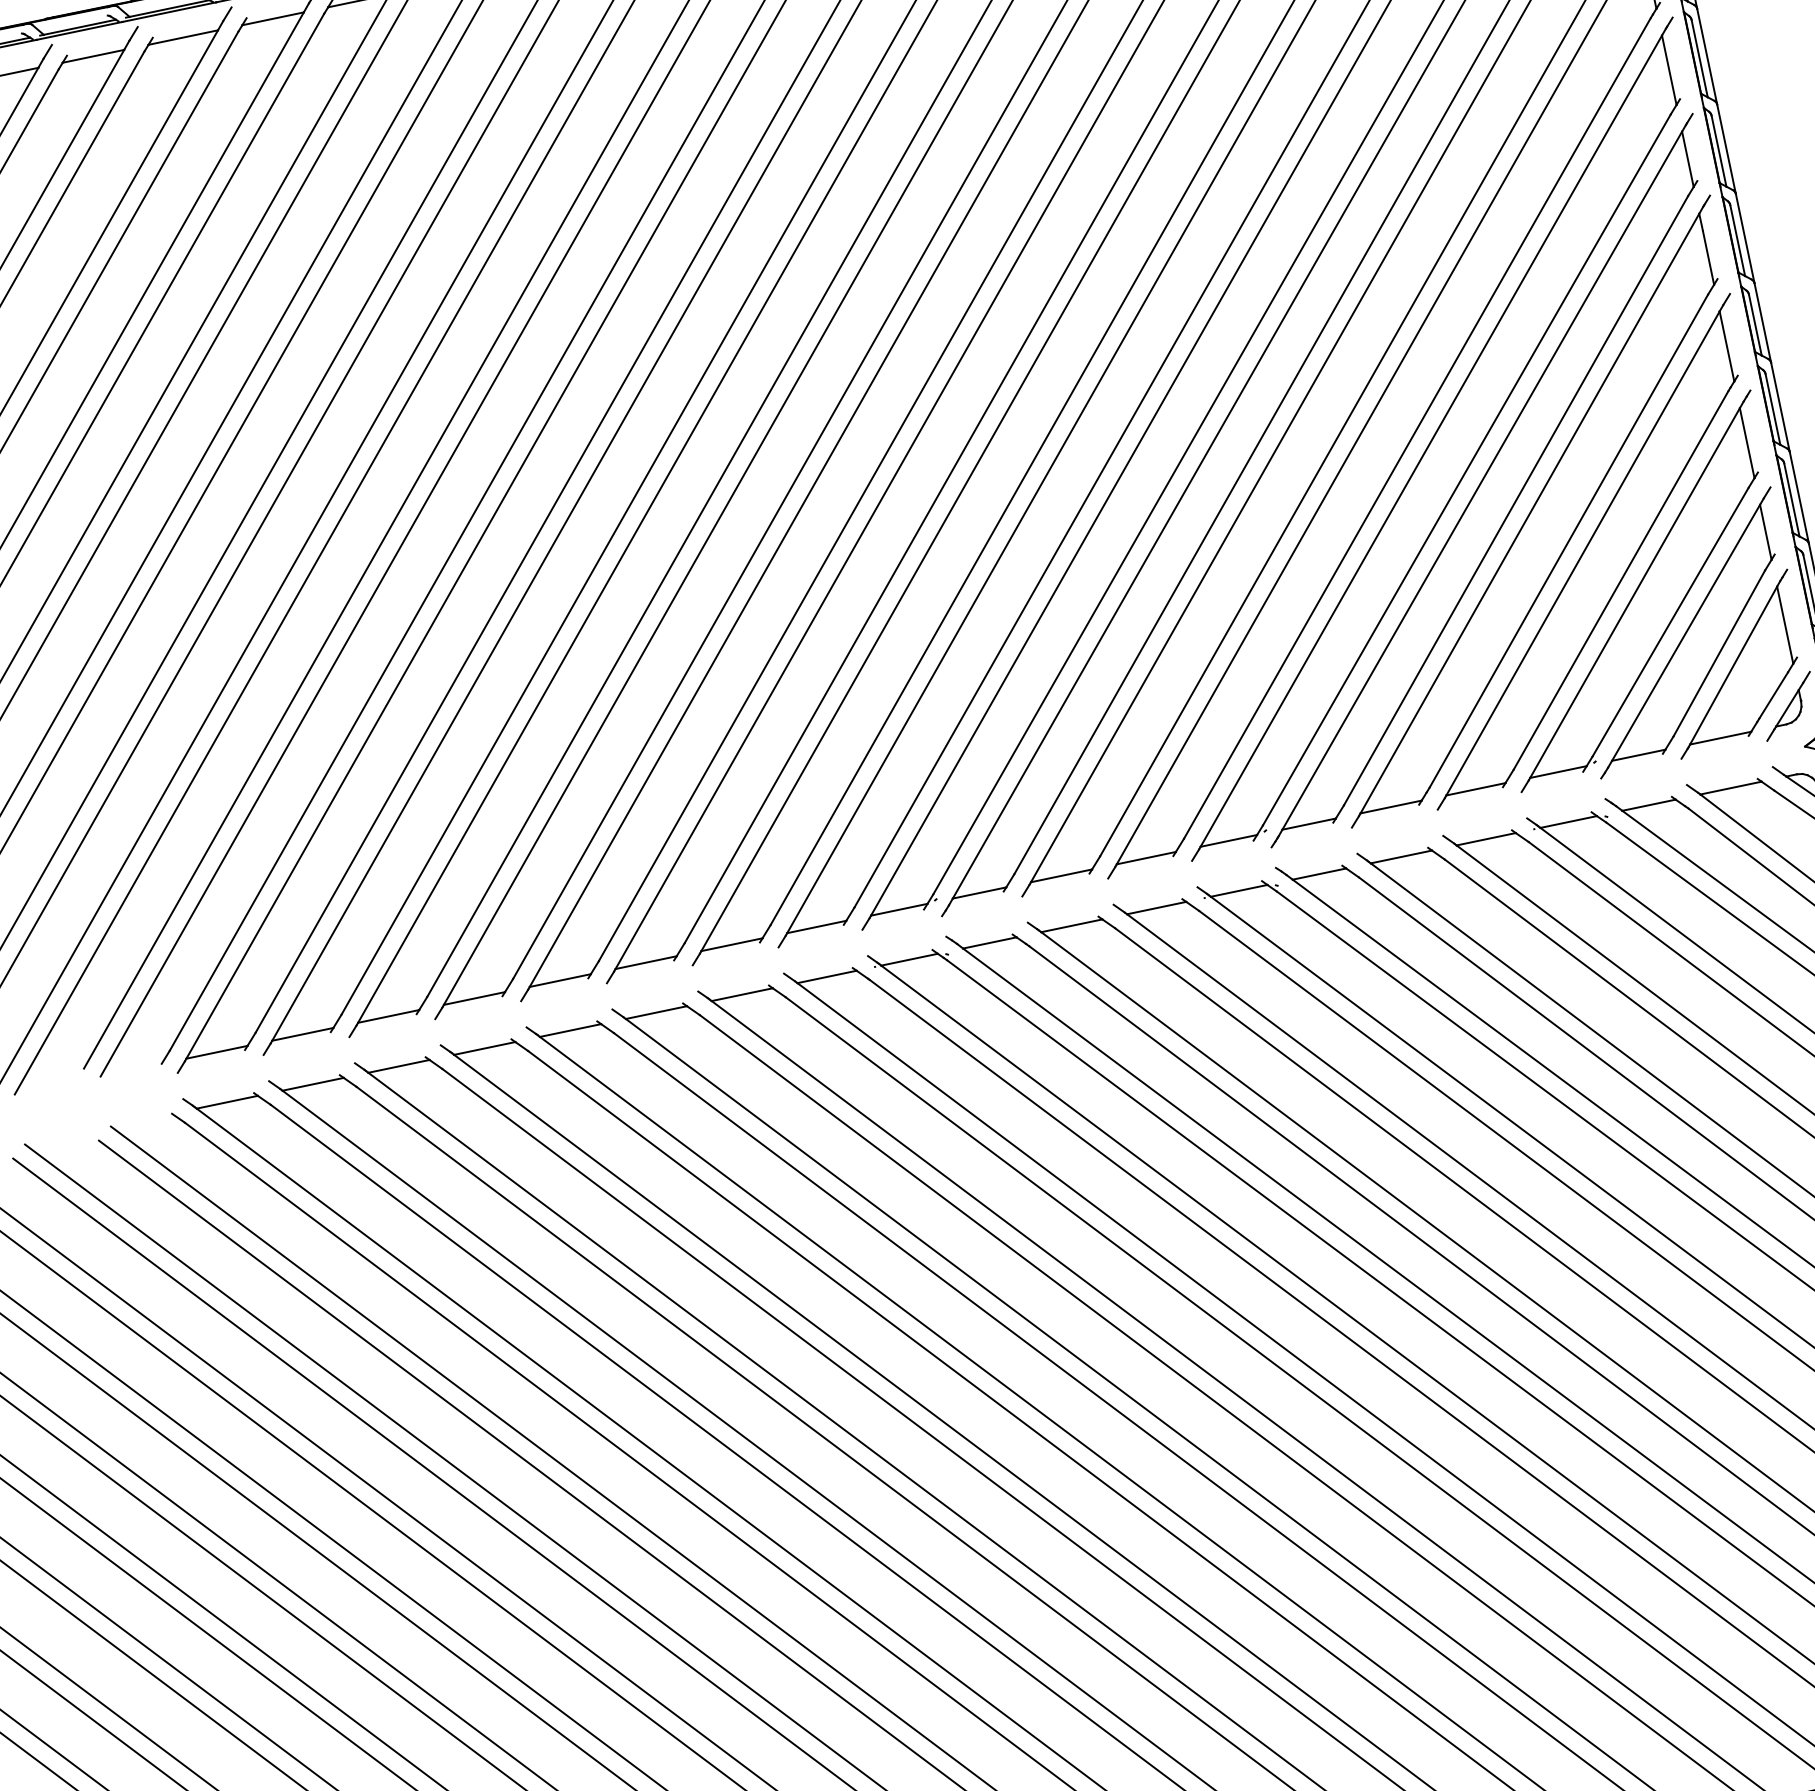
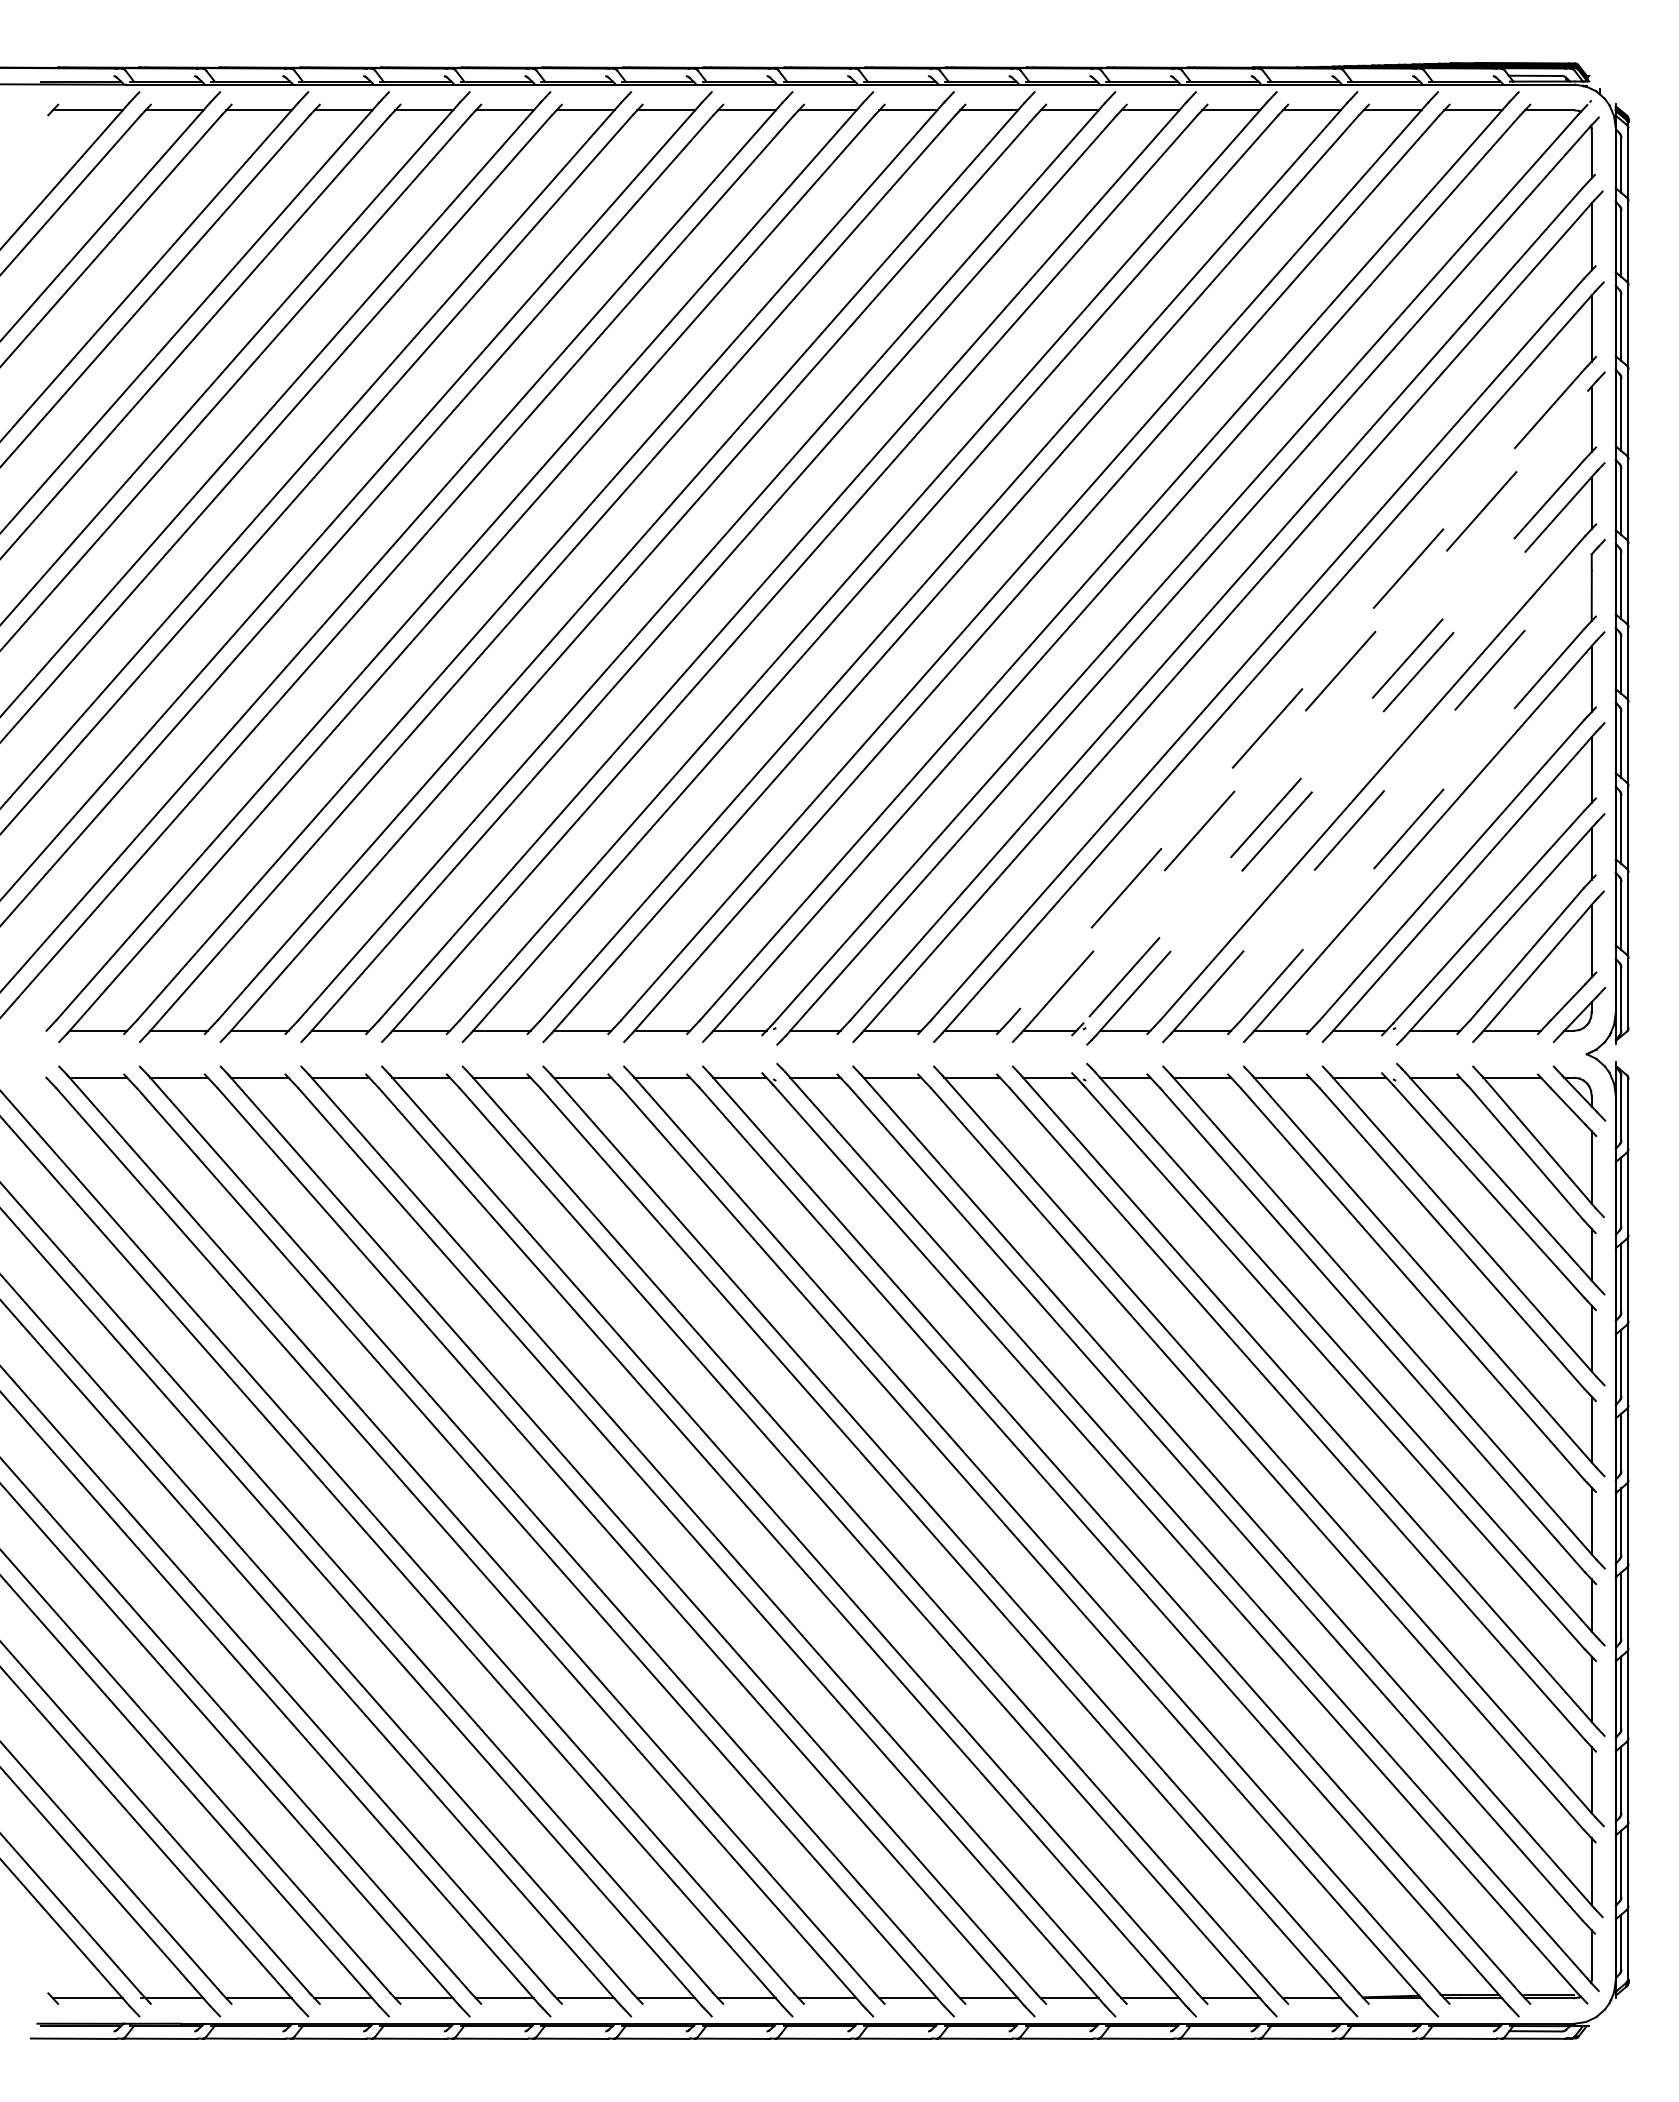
line: (1417, 429) -> (1297, 695), solid -> dashed
line: (1431, 440) -> (1307, 708), solid -> dashed
line: (1466, 470) -> (1333, 741), solid -> dashed
line: (1482, 480) -> (1346, 753), solid -> dashed
line: (1529, 513) -> (1382, 792), solid -> dashed
line: (1568, 540) -> (1412, 824), solid -> dashed

